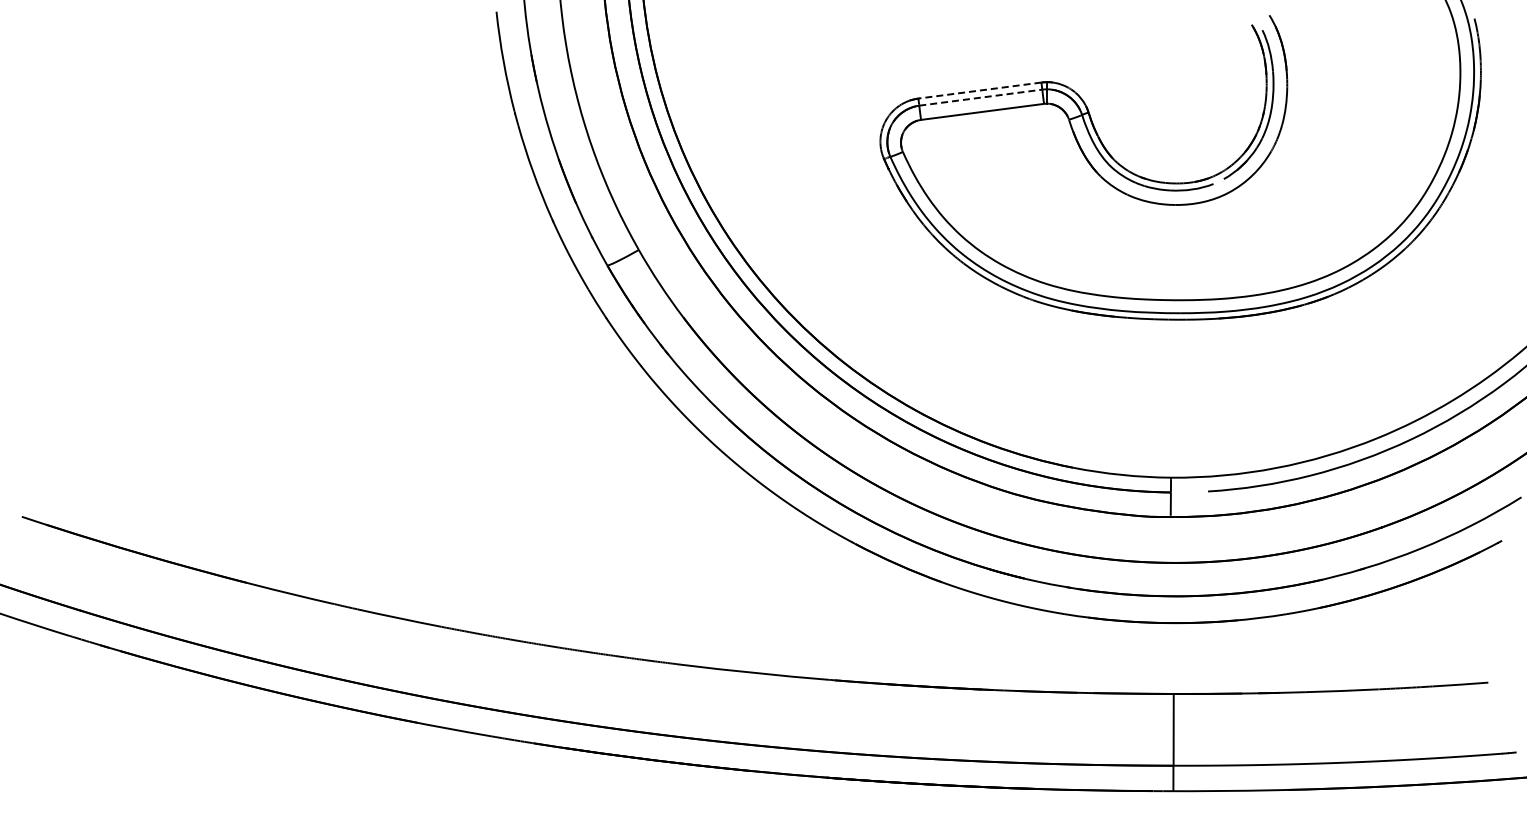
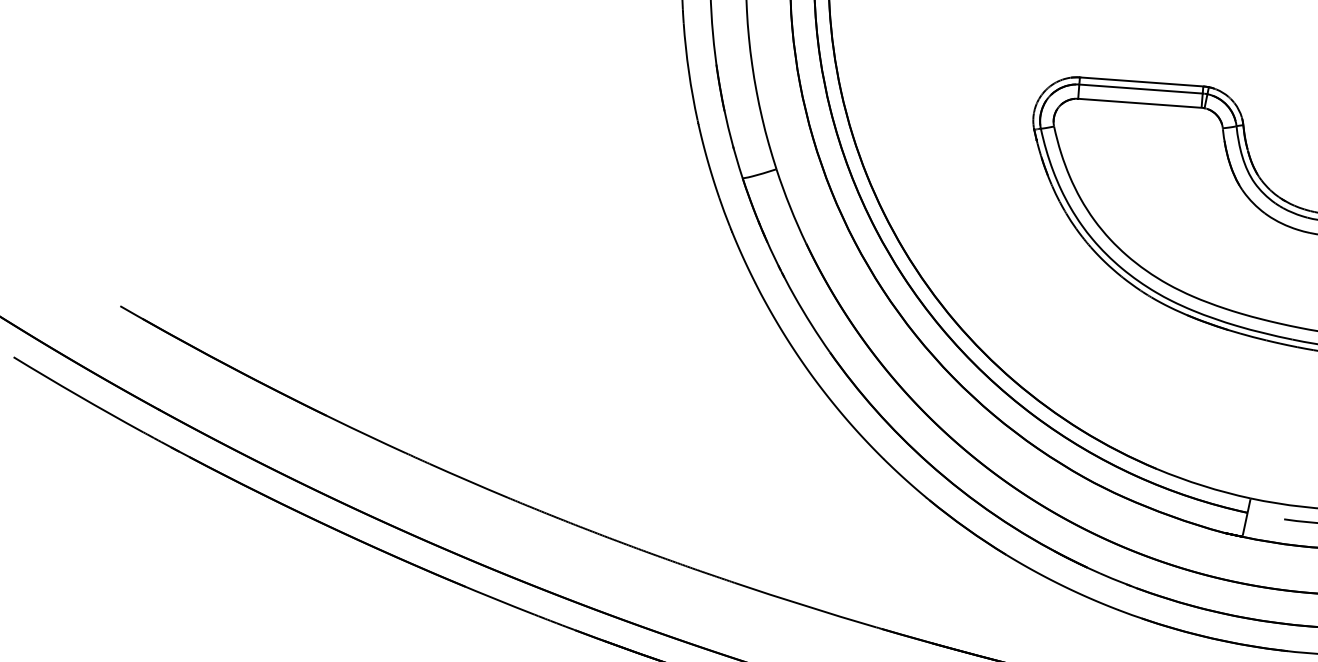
line: (979, 90) -> (1141, 81), dashed -> solid
line: (981, 97) -> (1141, 89), dashed -> solid

